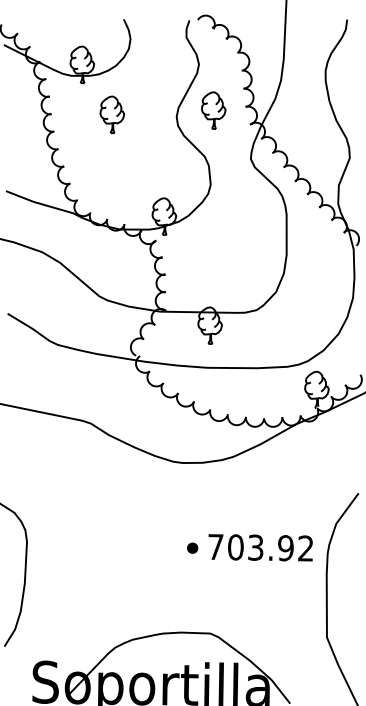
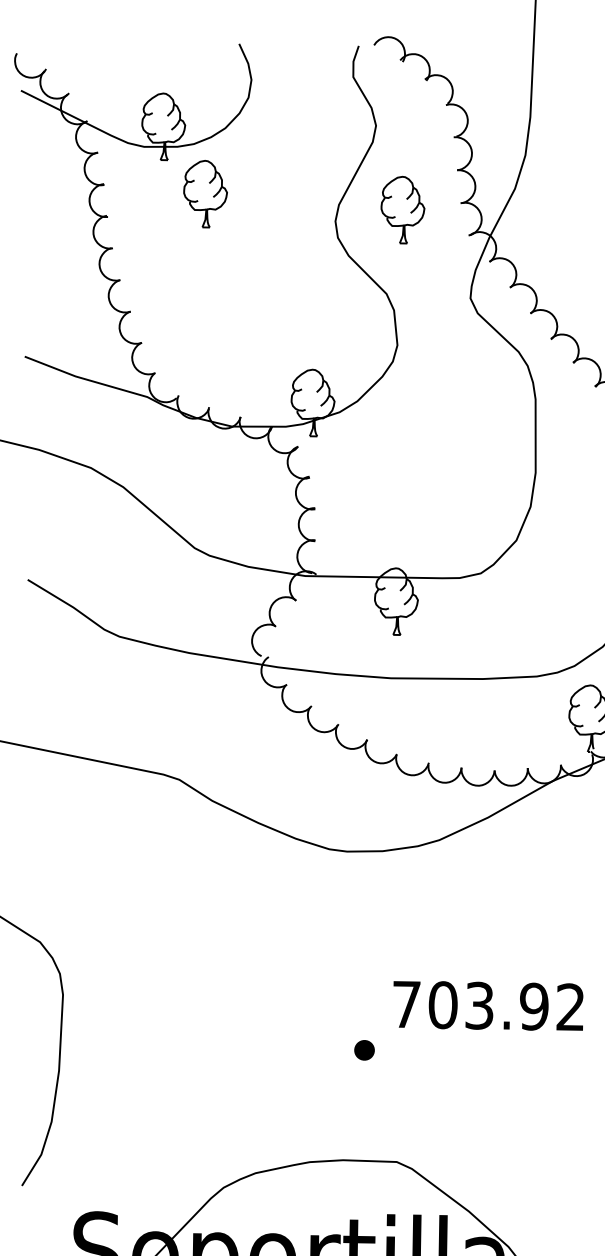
part: (111, 114) -> (204, 193), moved
part: (192, 547) -> (364, 1049), moved

